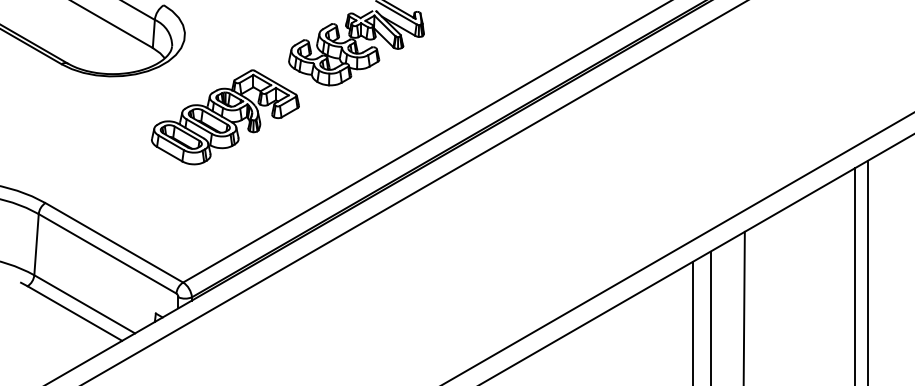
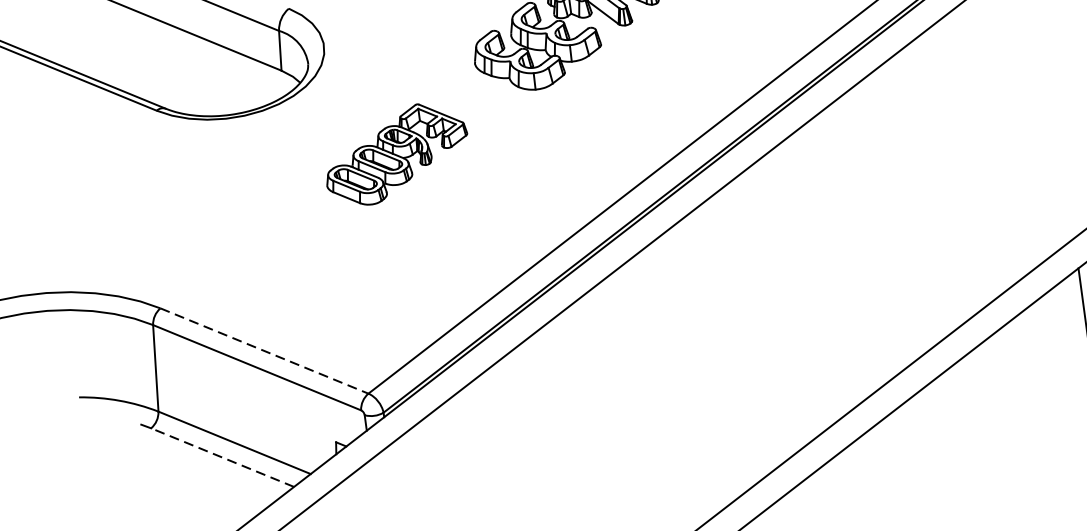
part: (225, 117) -> (396, 154), size x0.7
line: (114, 243) -> (264, 351), solid -> dashed
line: (74, 313) -> (222, 457), solid -> dashed

